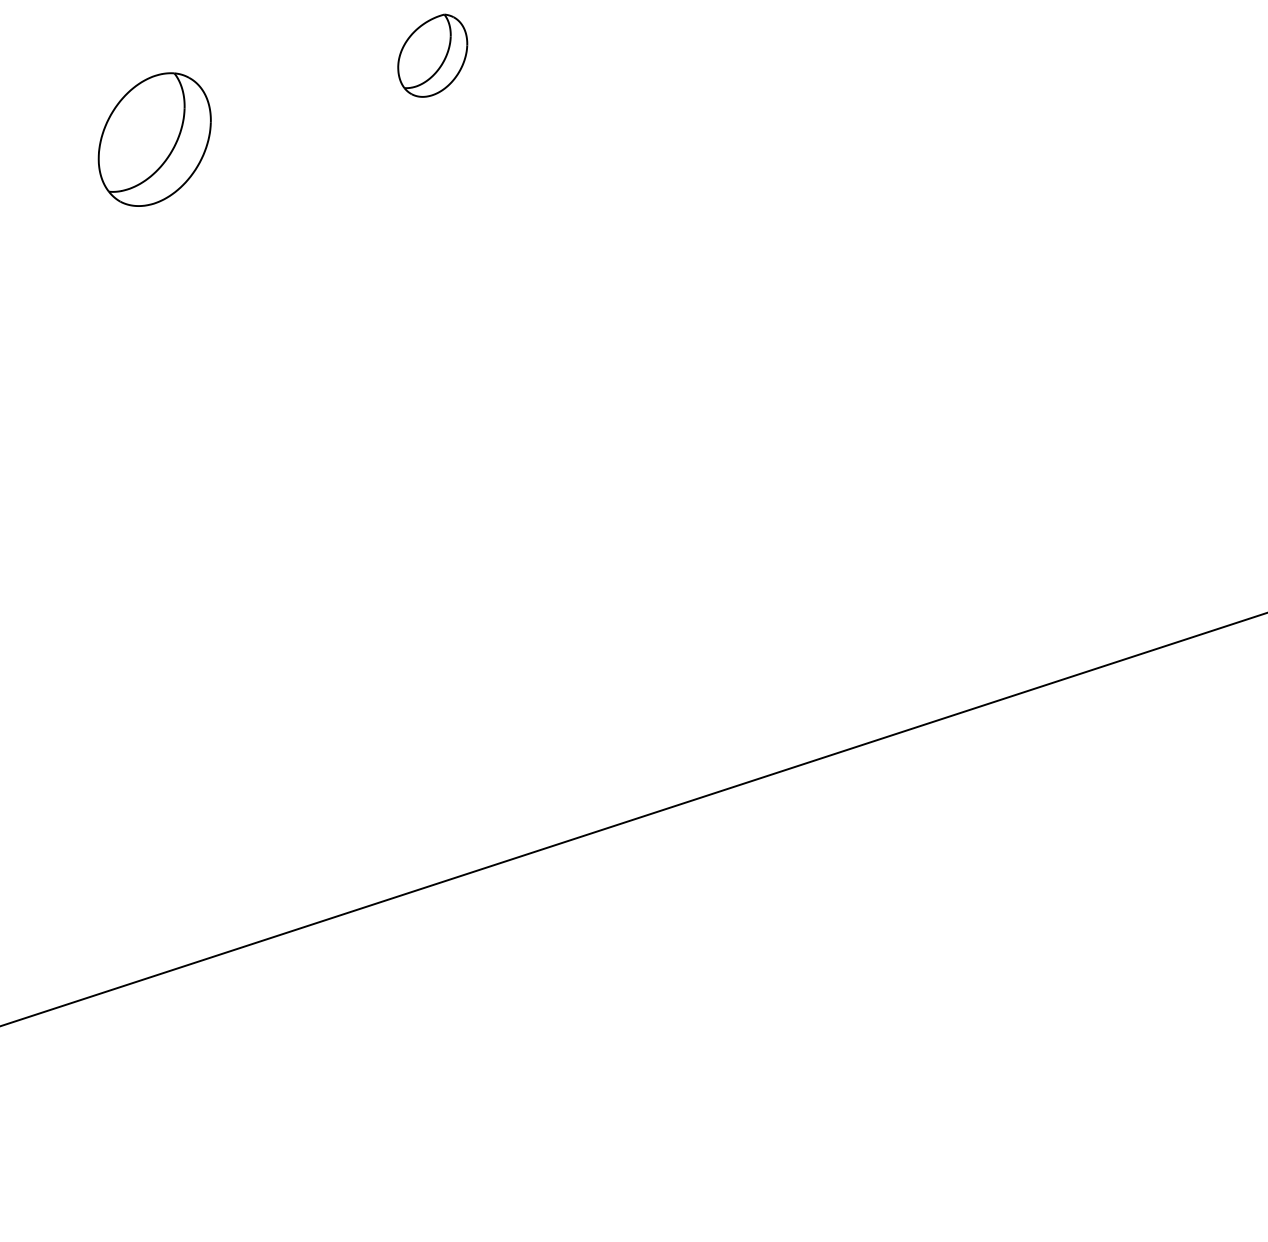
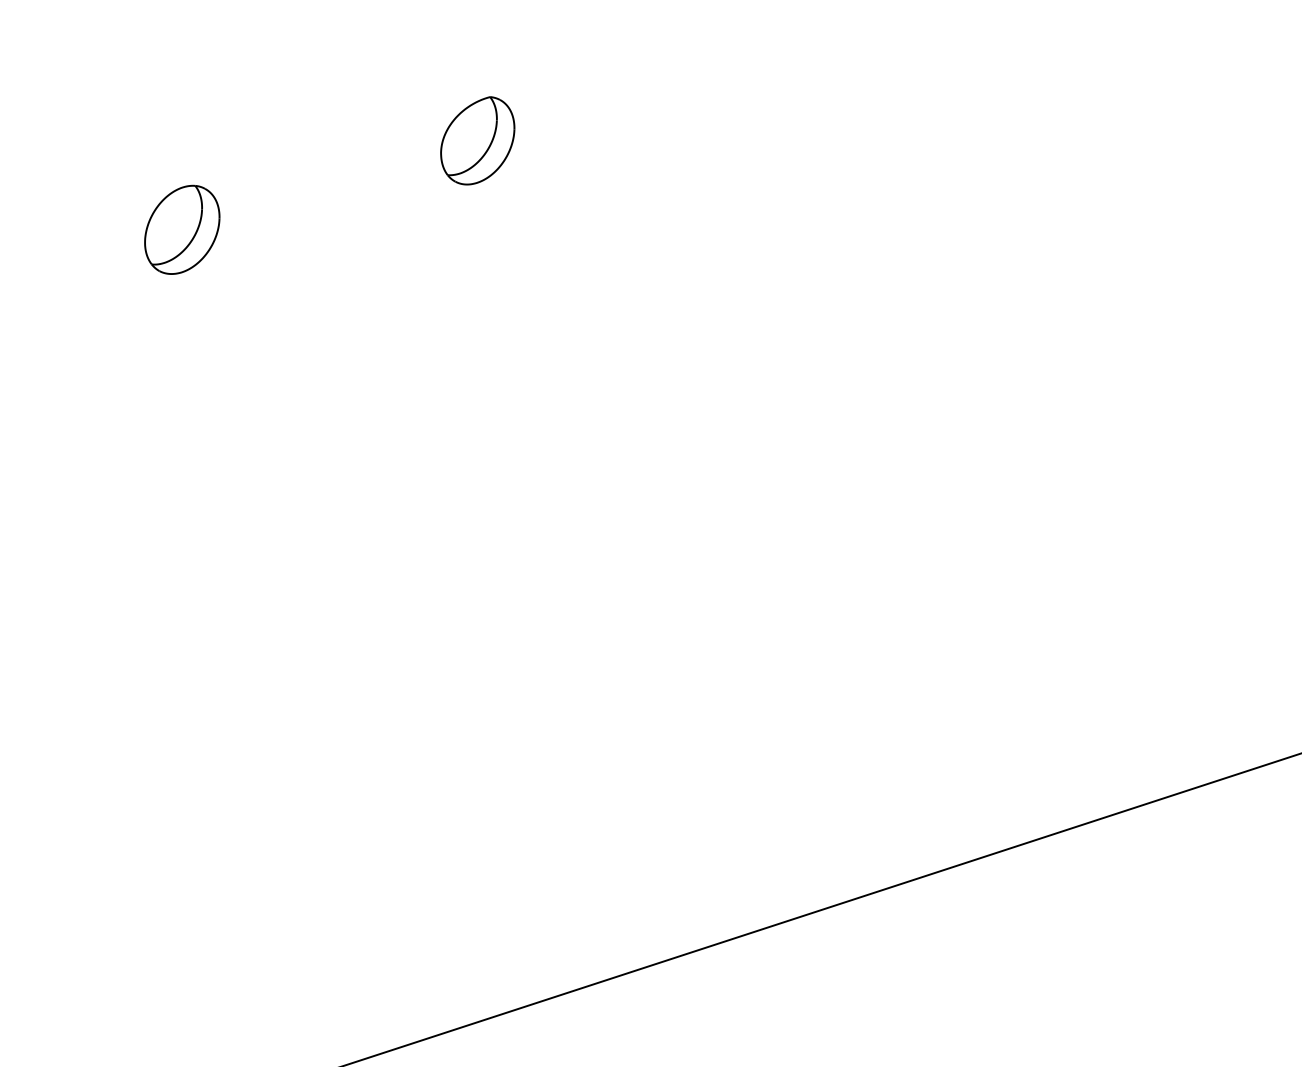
part: (154, 139) -> (182, 229), size x0.62

